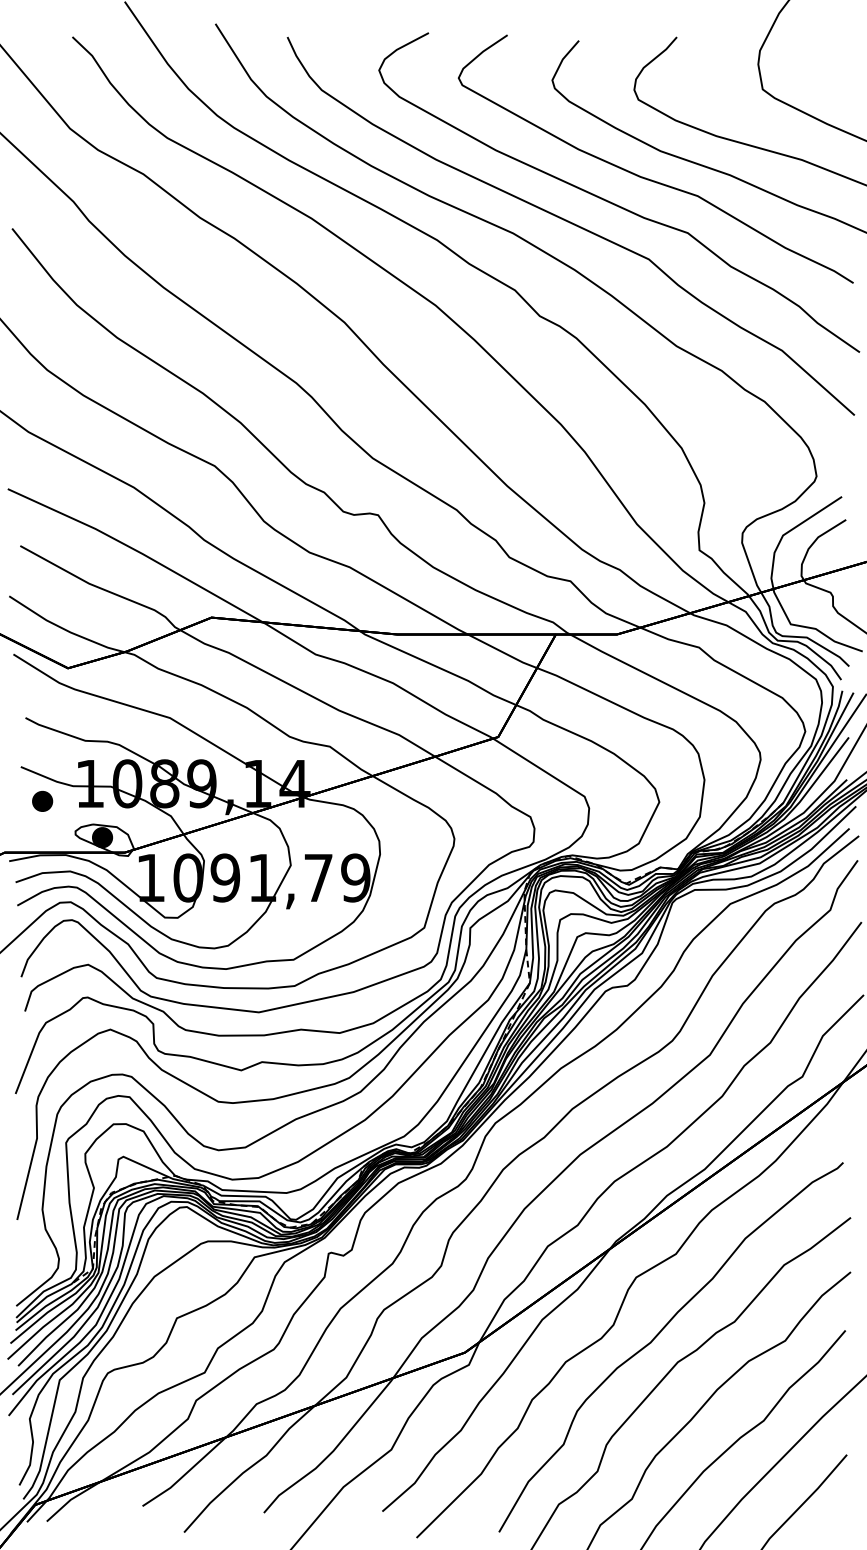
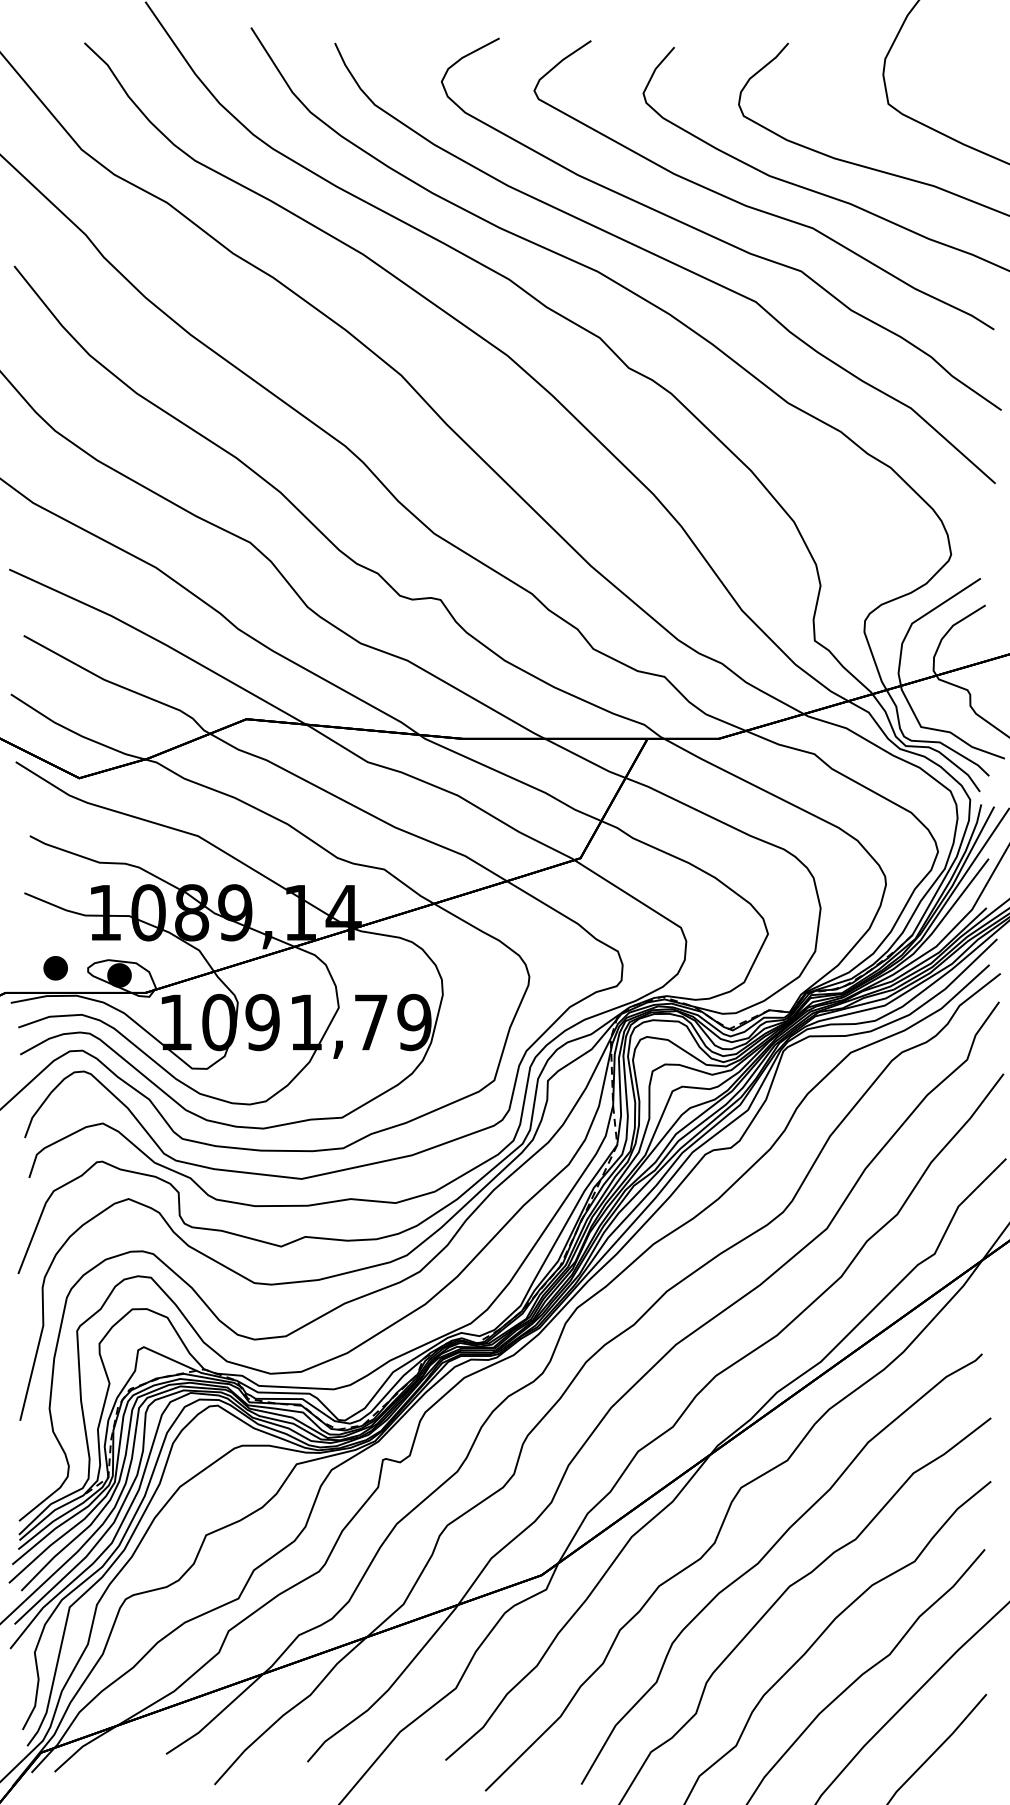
part: (42, 801) -> (55, 968), moved

